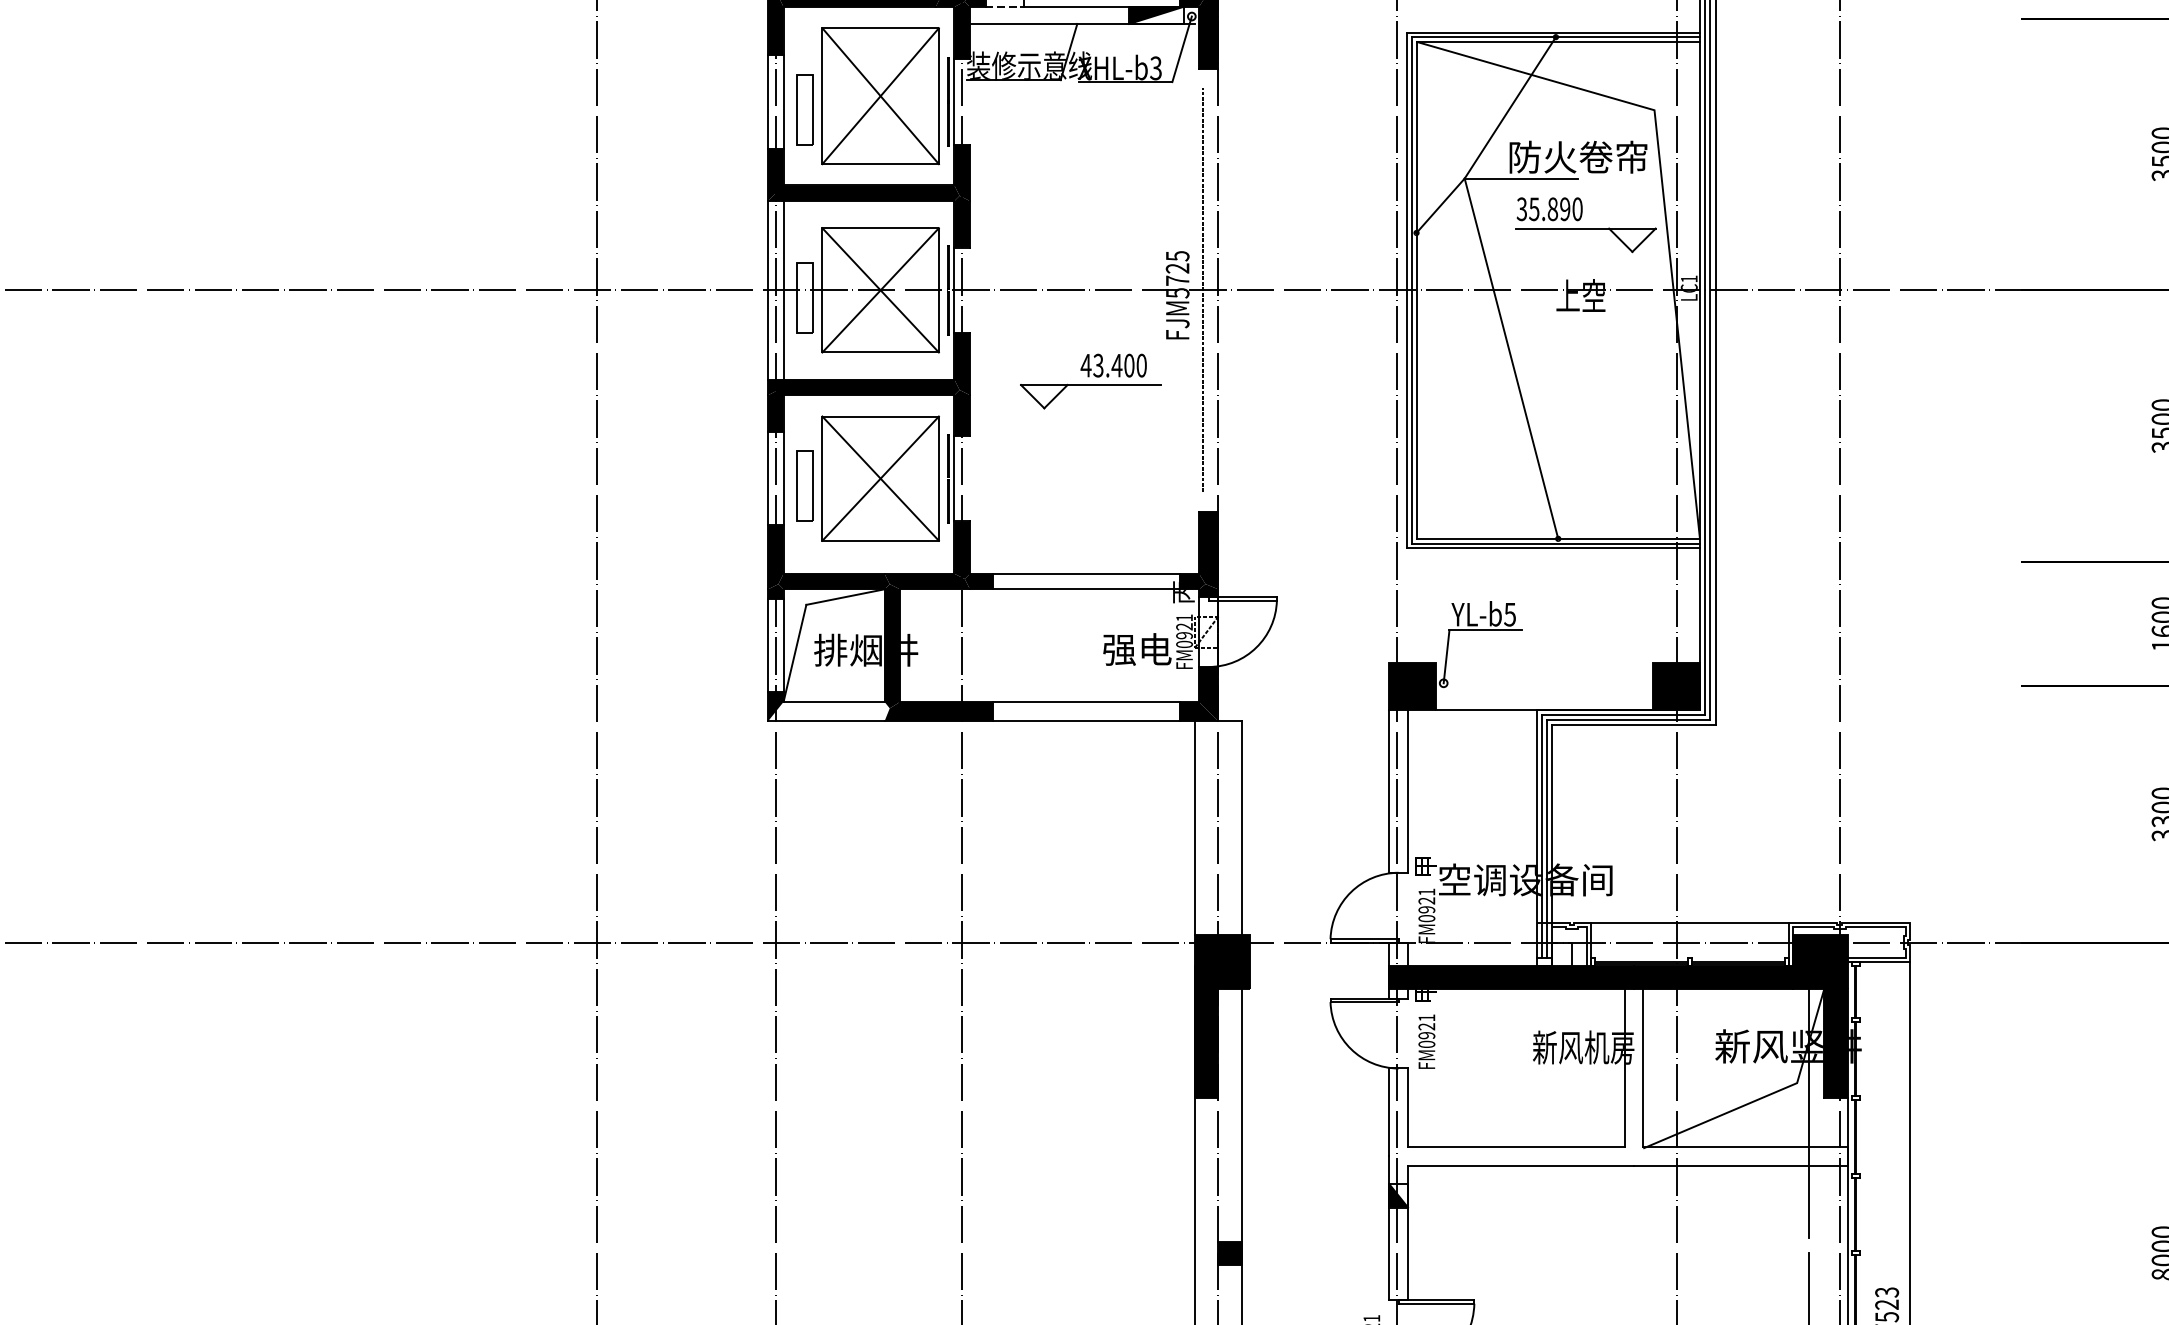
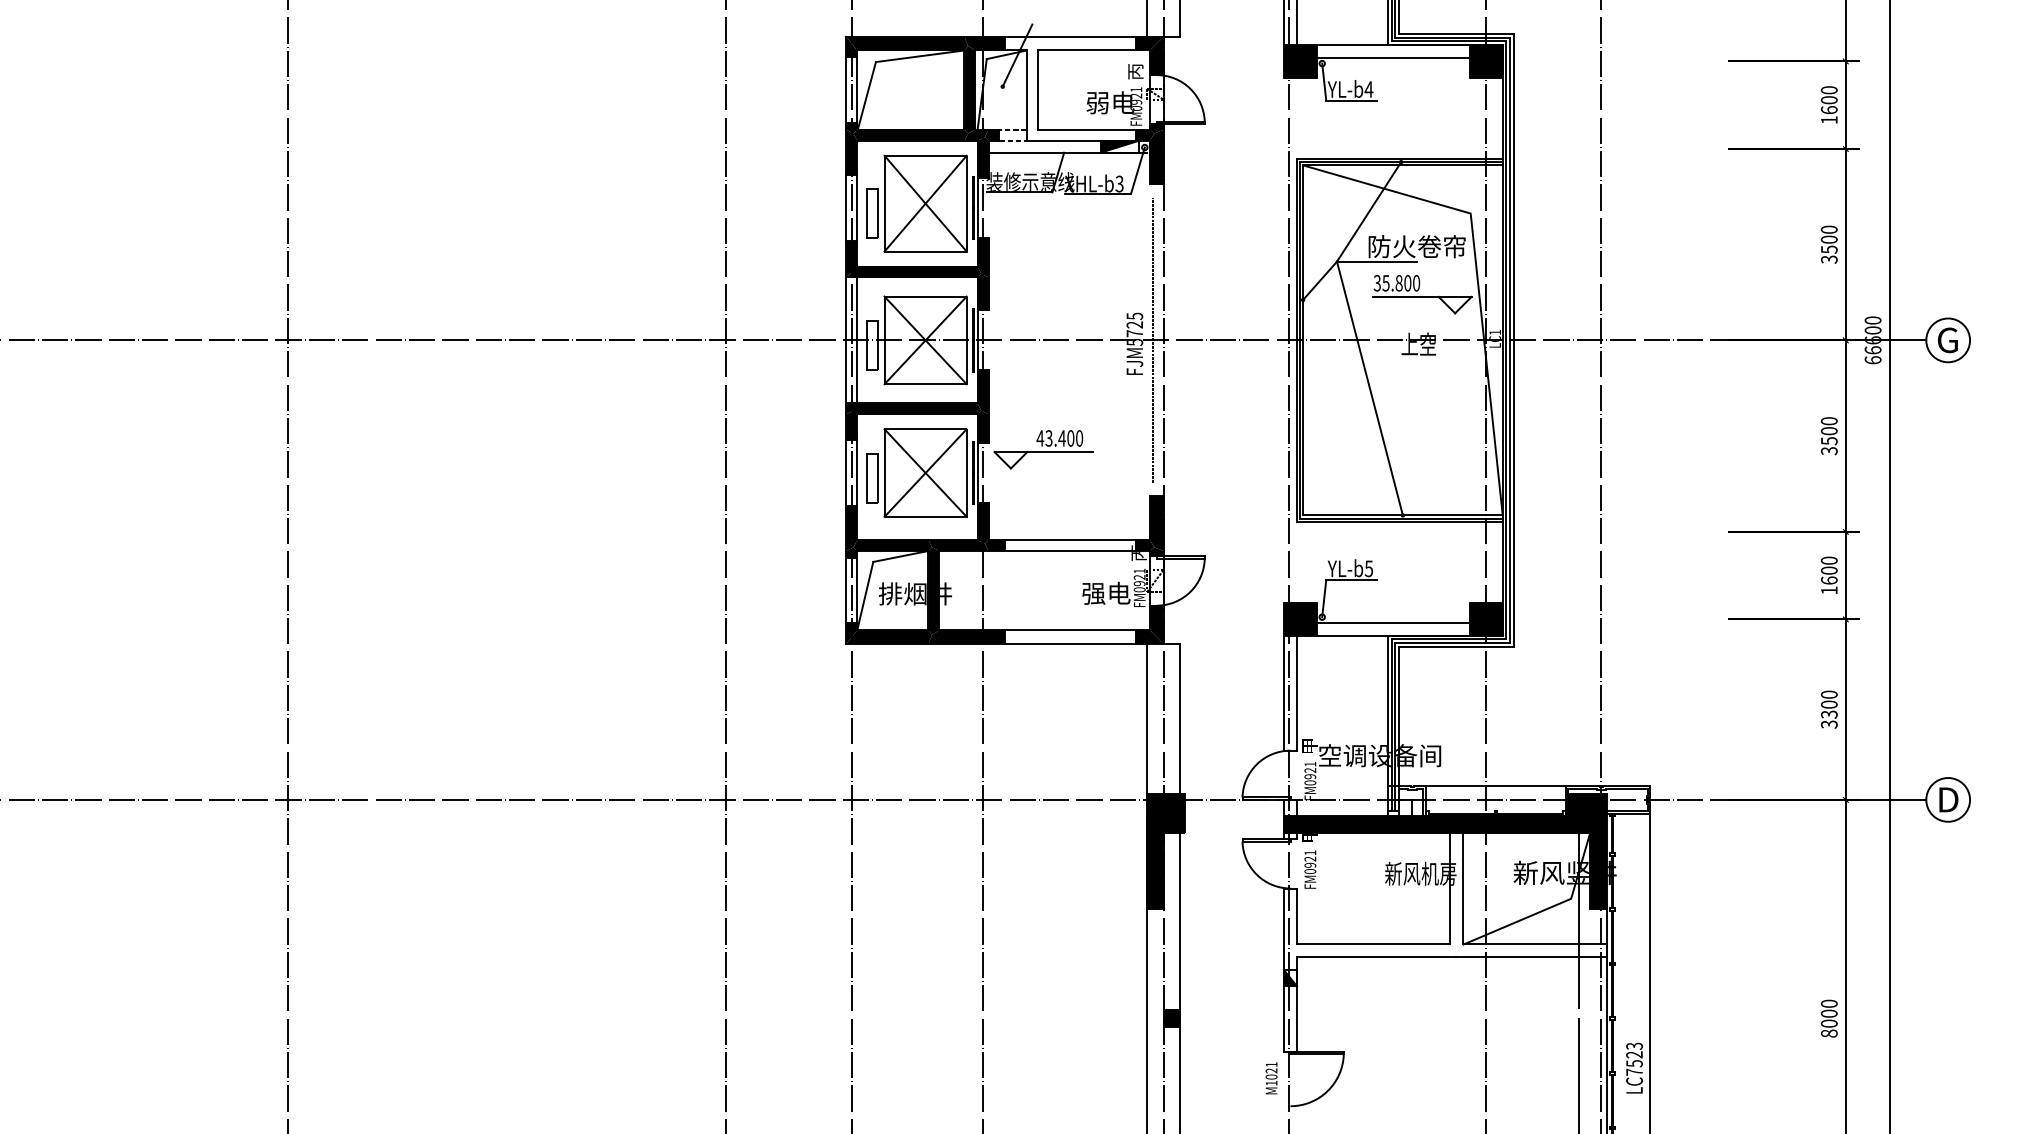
text: (1564, 209) -> (1407, 283), 35.890 -> 35.800
part: (1090, 381) -> (1043, 449), moved
line: (1543, 690) -> (1392, 622), added
fill: (829, 712) -> (889, 637), added

